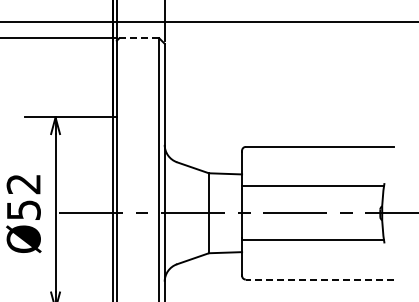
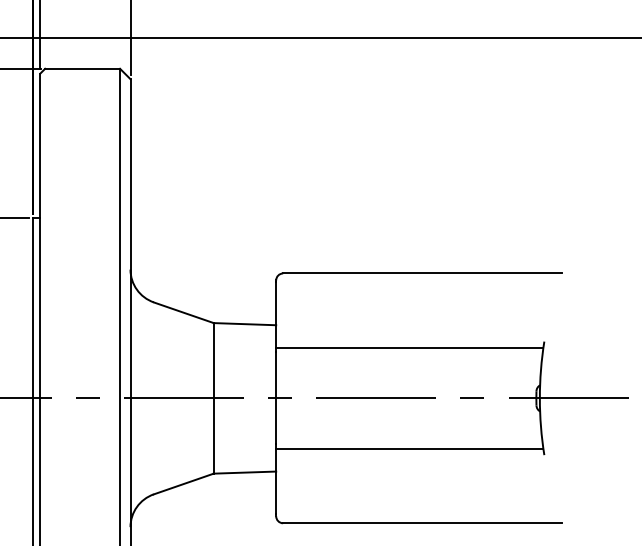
line: (139, 38) -> (83, 69), dashed -> solid
line: (319, 279) -> (421, 523), dashed -> solid

